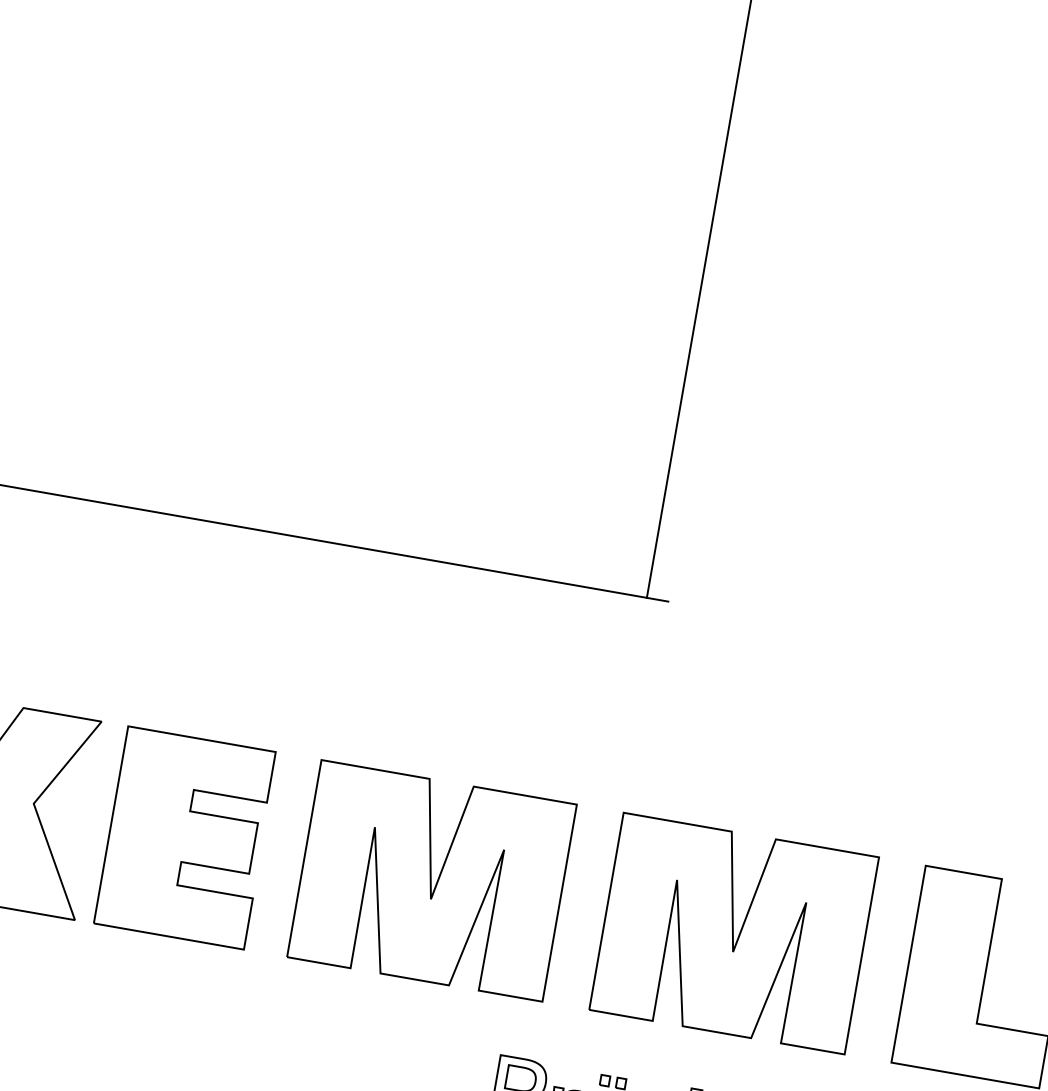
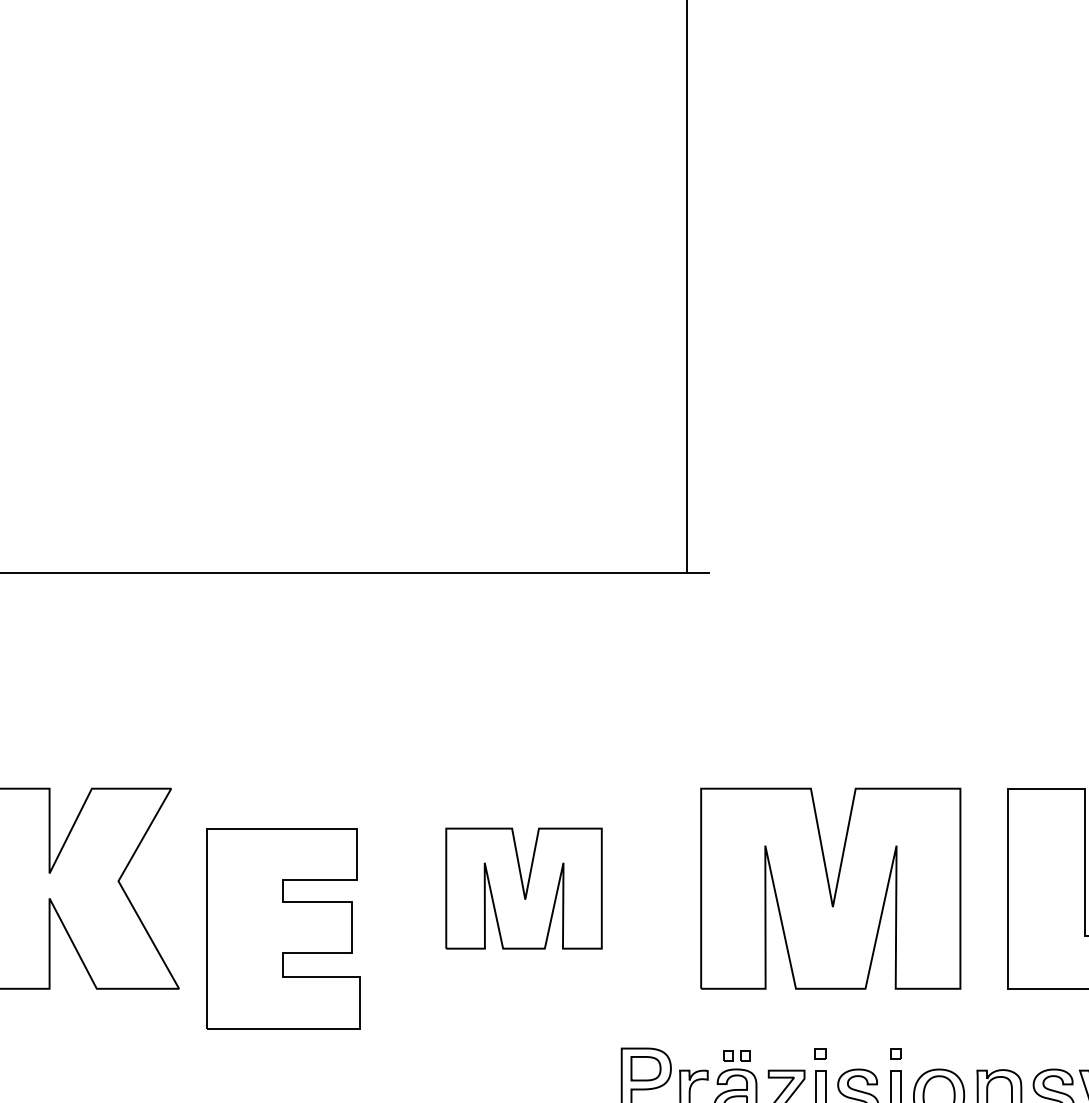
part: (186, 837) -> (283, 928), moved
part: (431, 880) -> (523, 888), size x0.6

